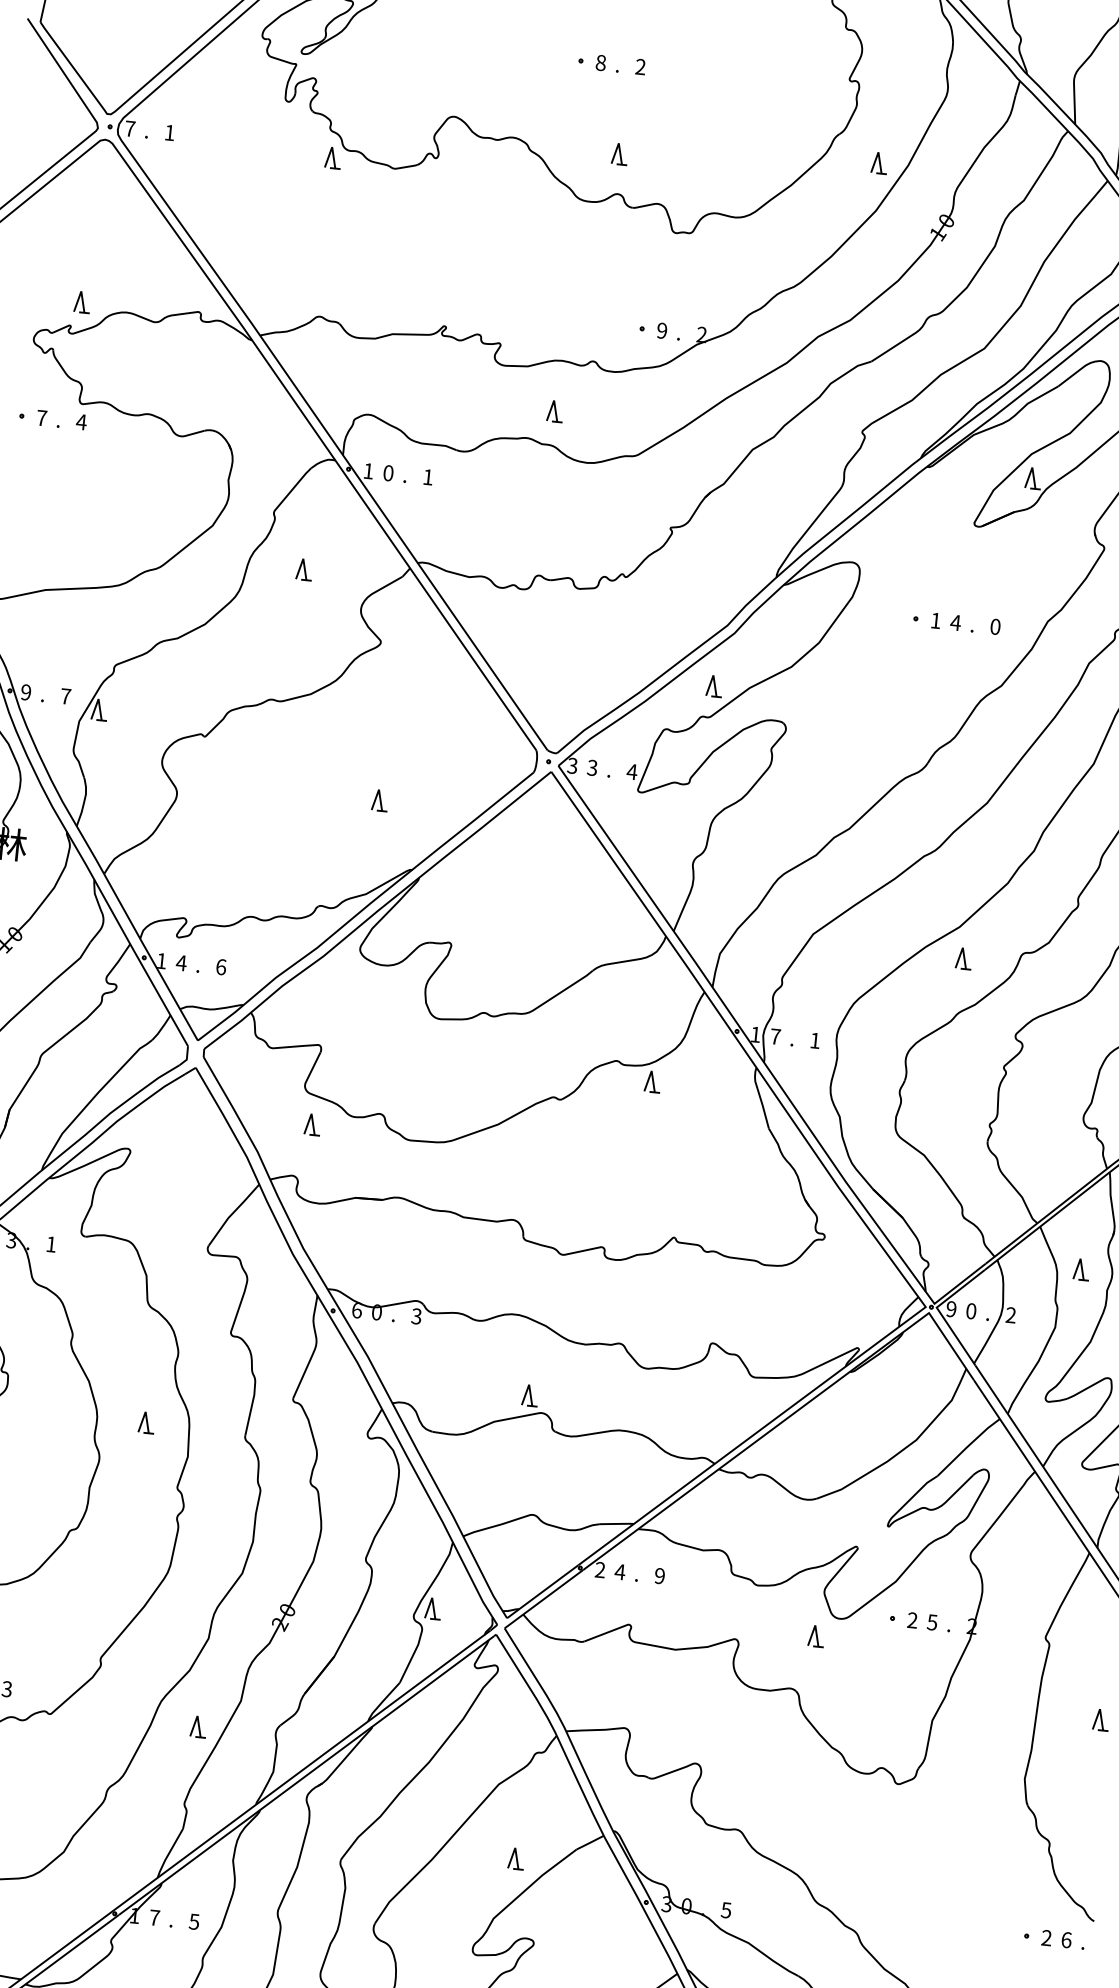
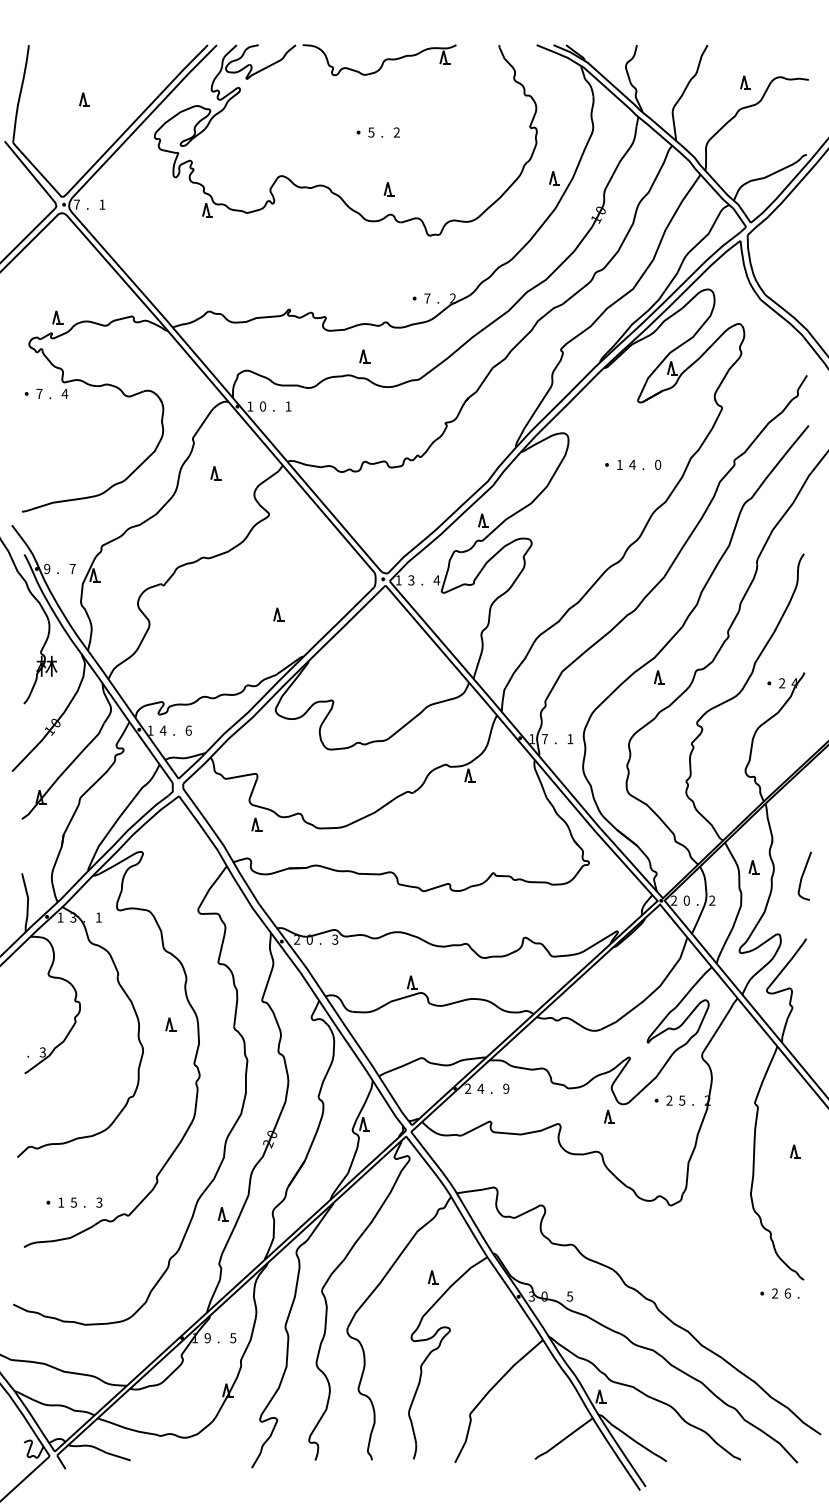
text: (601, 62) -> (371, 132), 8 -> 5
text: (662, 330) -> (427, 298), 9 -> 7
text: (572, 766) -> (398, 580), 3 -> 1
text: (952, 1309) -> (674, 900), 9 -> 2
text: (357, 1310) -> (297, 939), 6 -> 2
text: (154, 1918) -> (207, 1338), 7 -> 9

